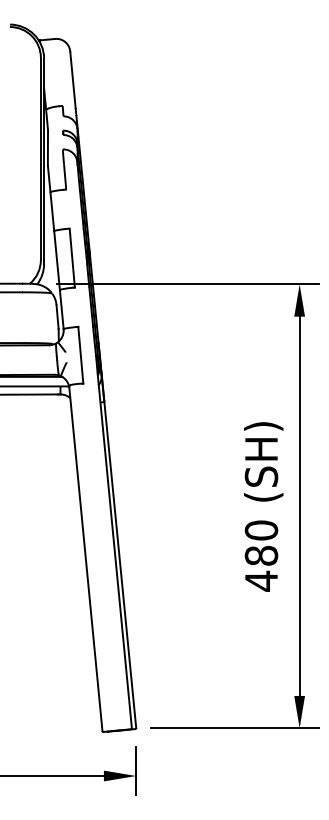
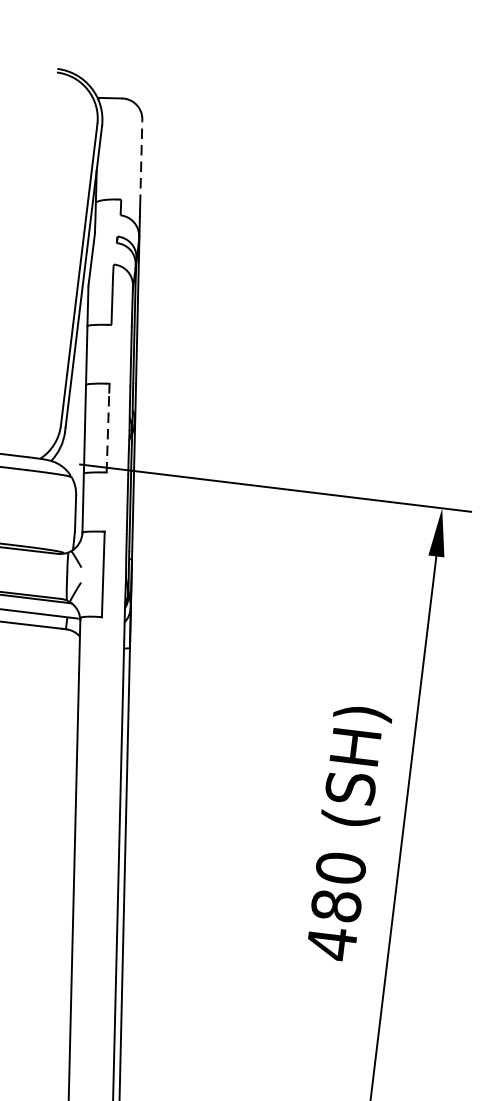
line: (72, 80) -> (140, 163), solid -> dashed
line: (72, 260) -> (107, 431), solid -> dashed

